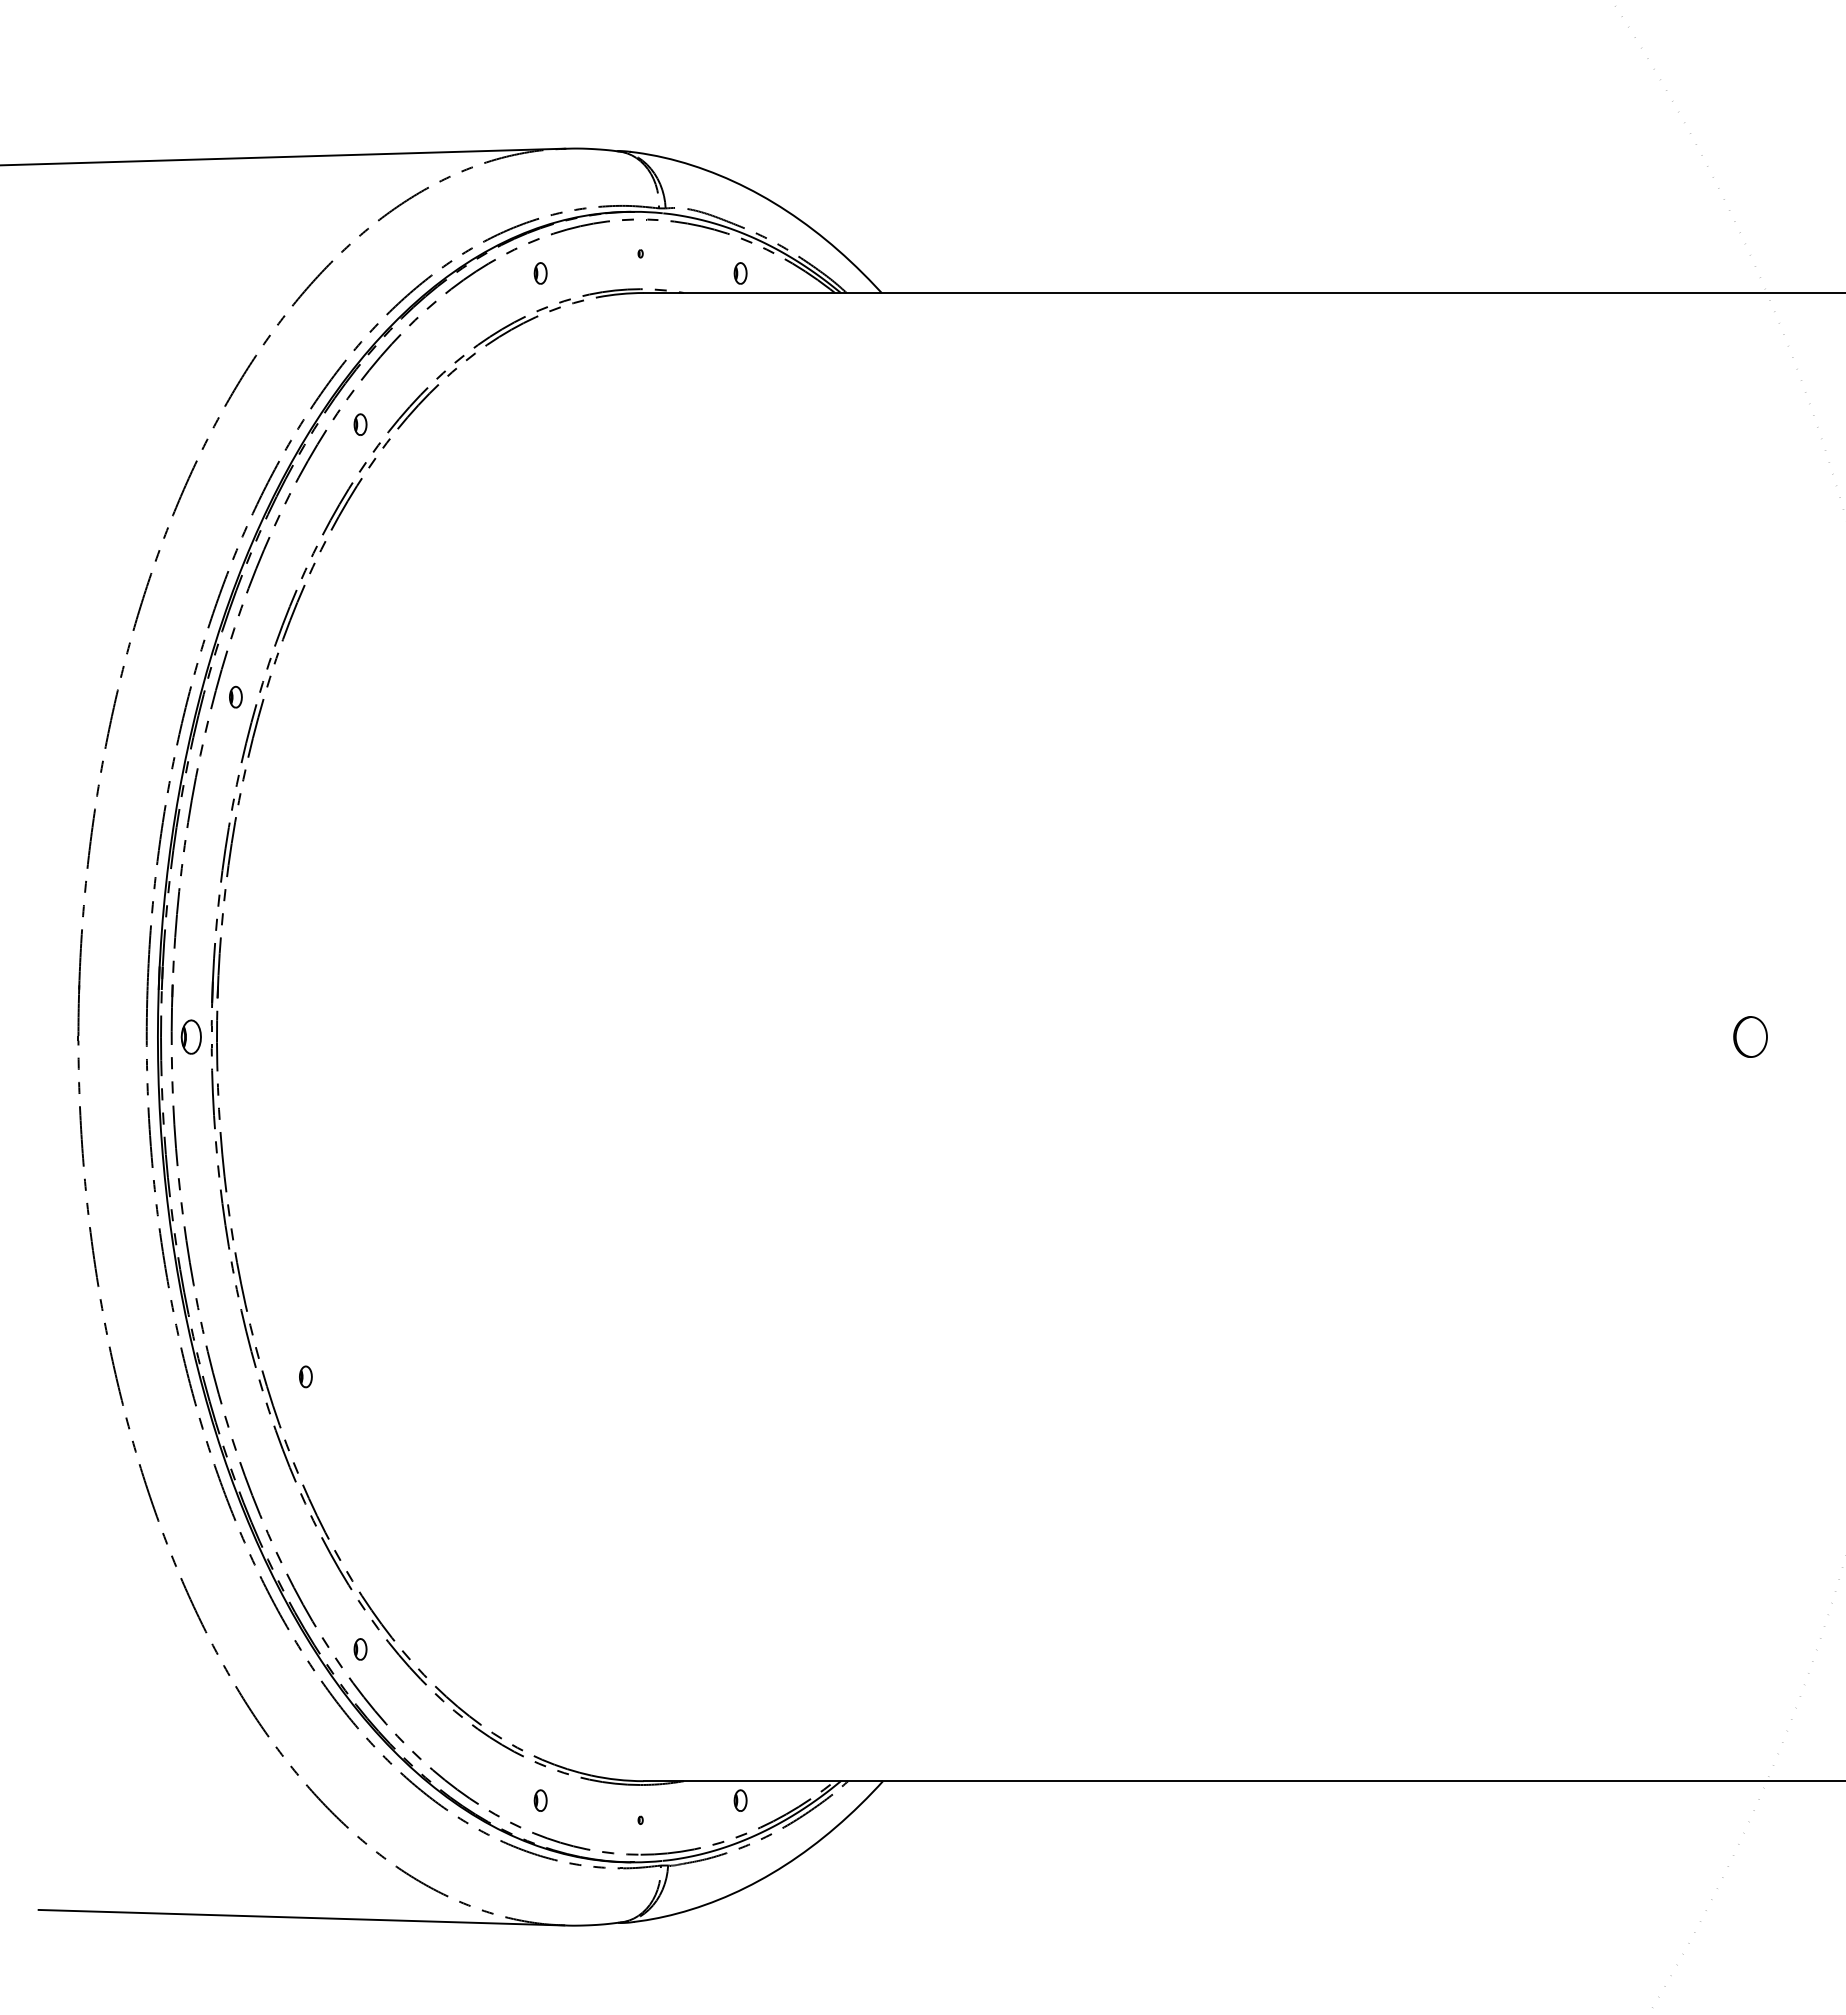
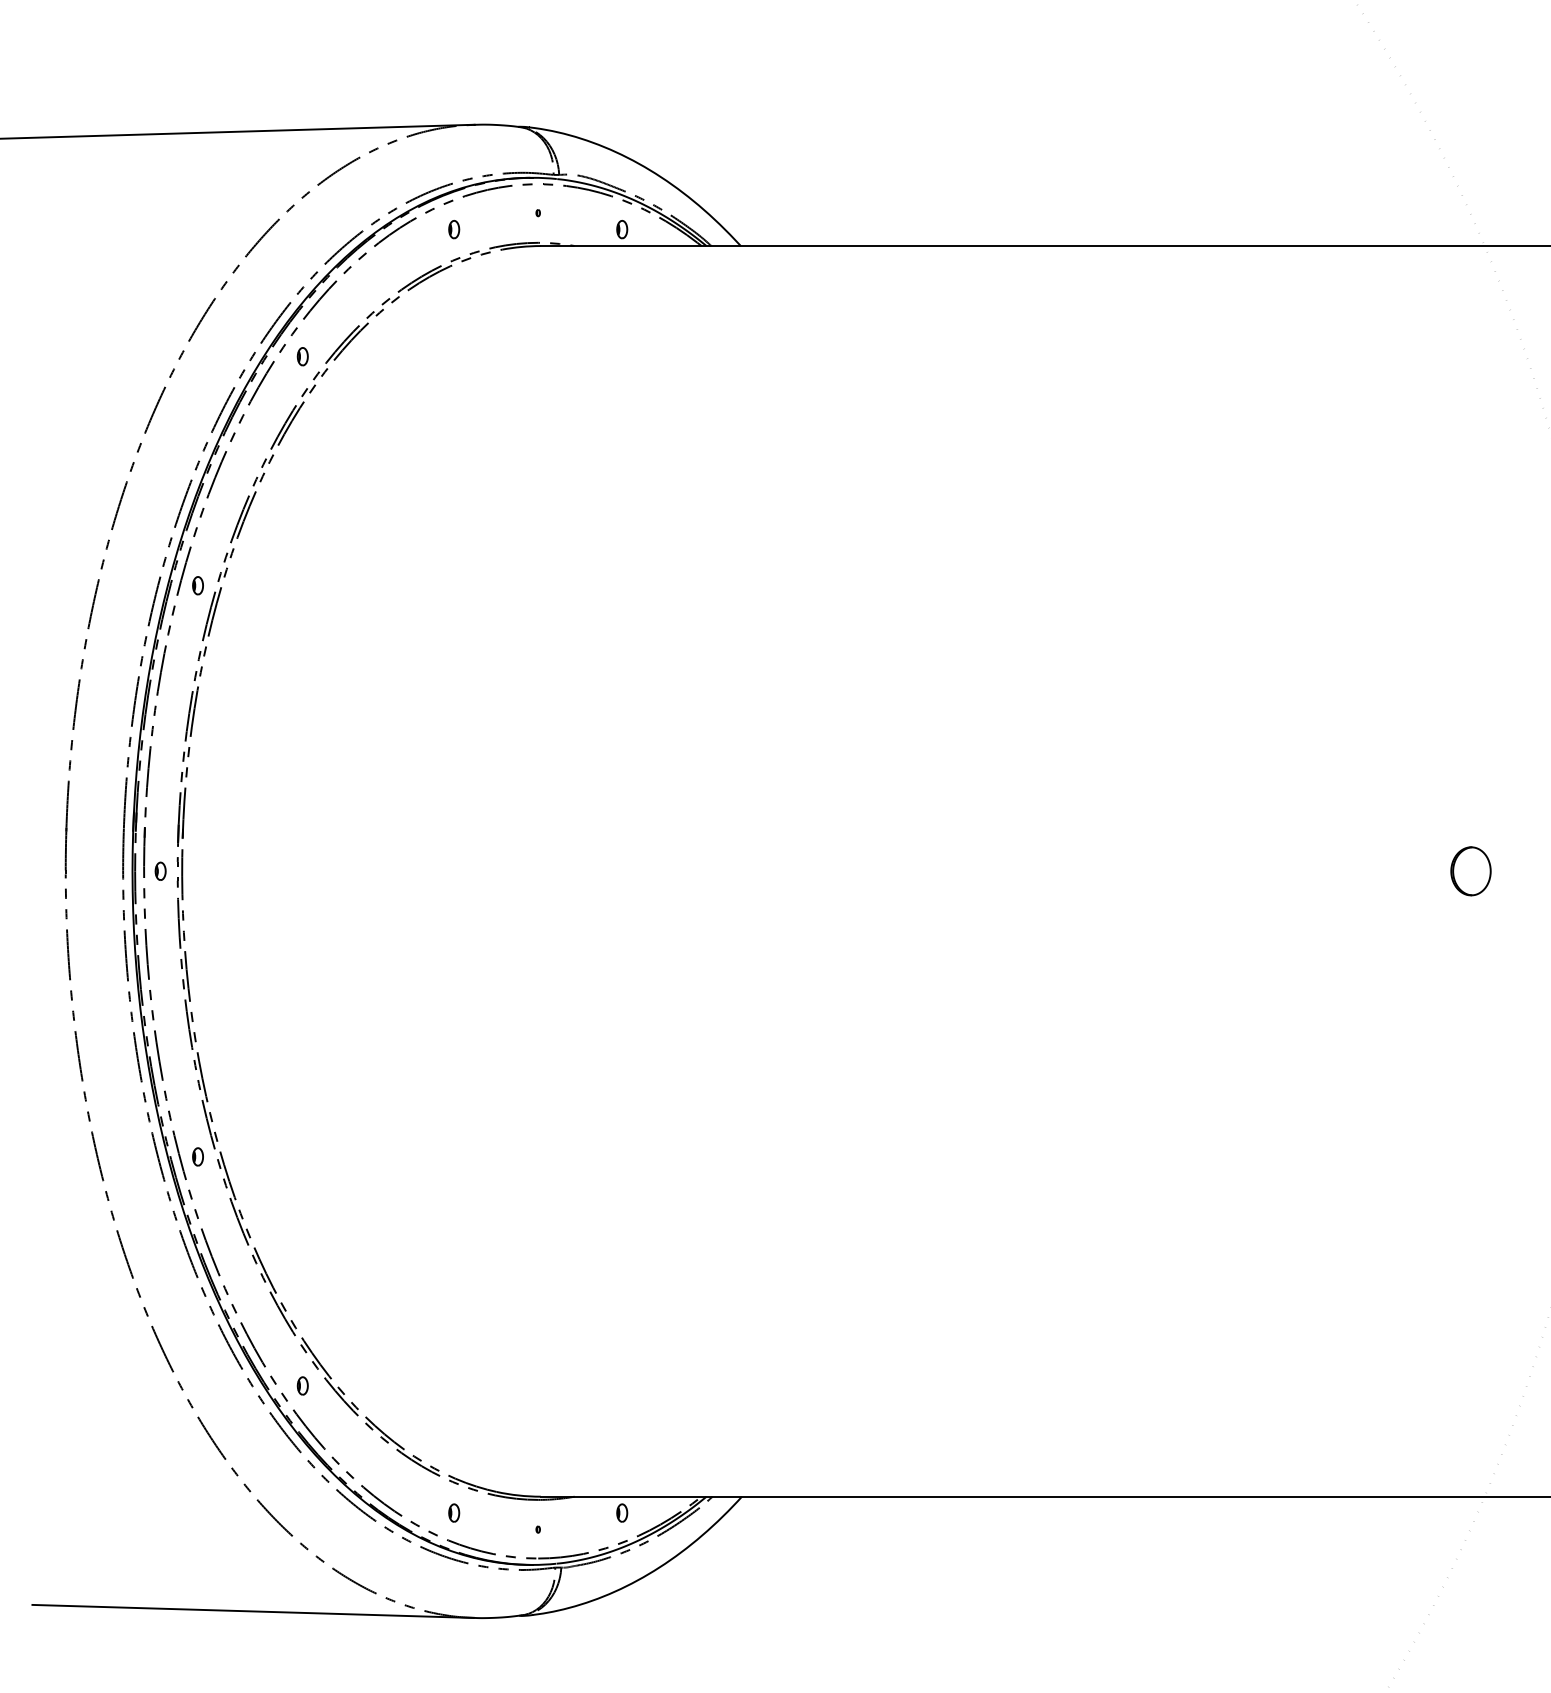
part: (191, 1036) -> (160, 870), size x0.62
part: (1750, 1036) -> (1470, 870), size x1.43
part: (305, 1376) -> (197, 1156), moved

